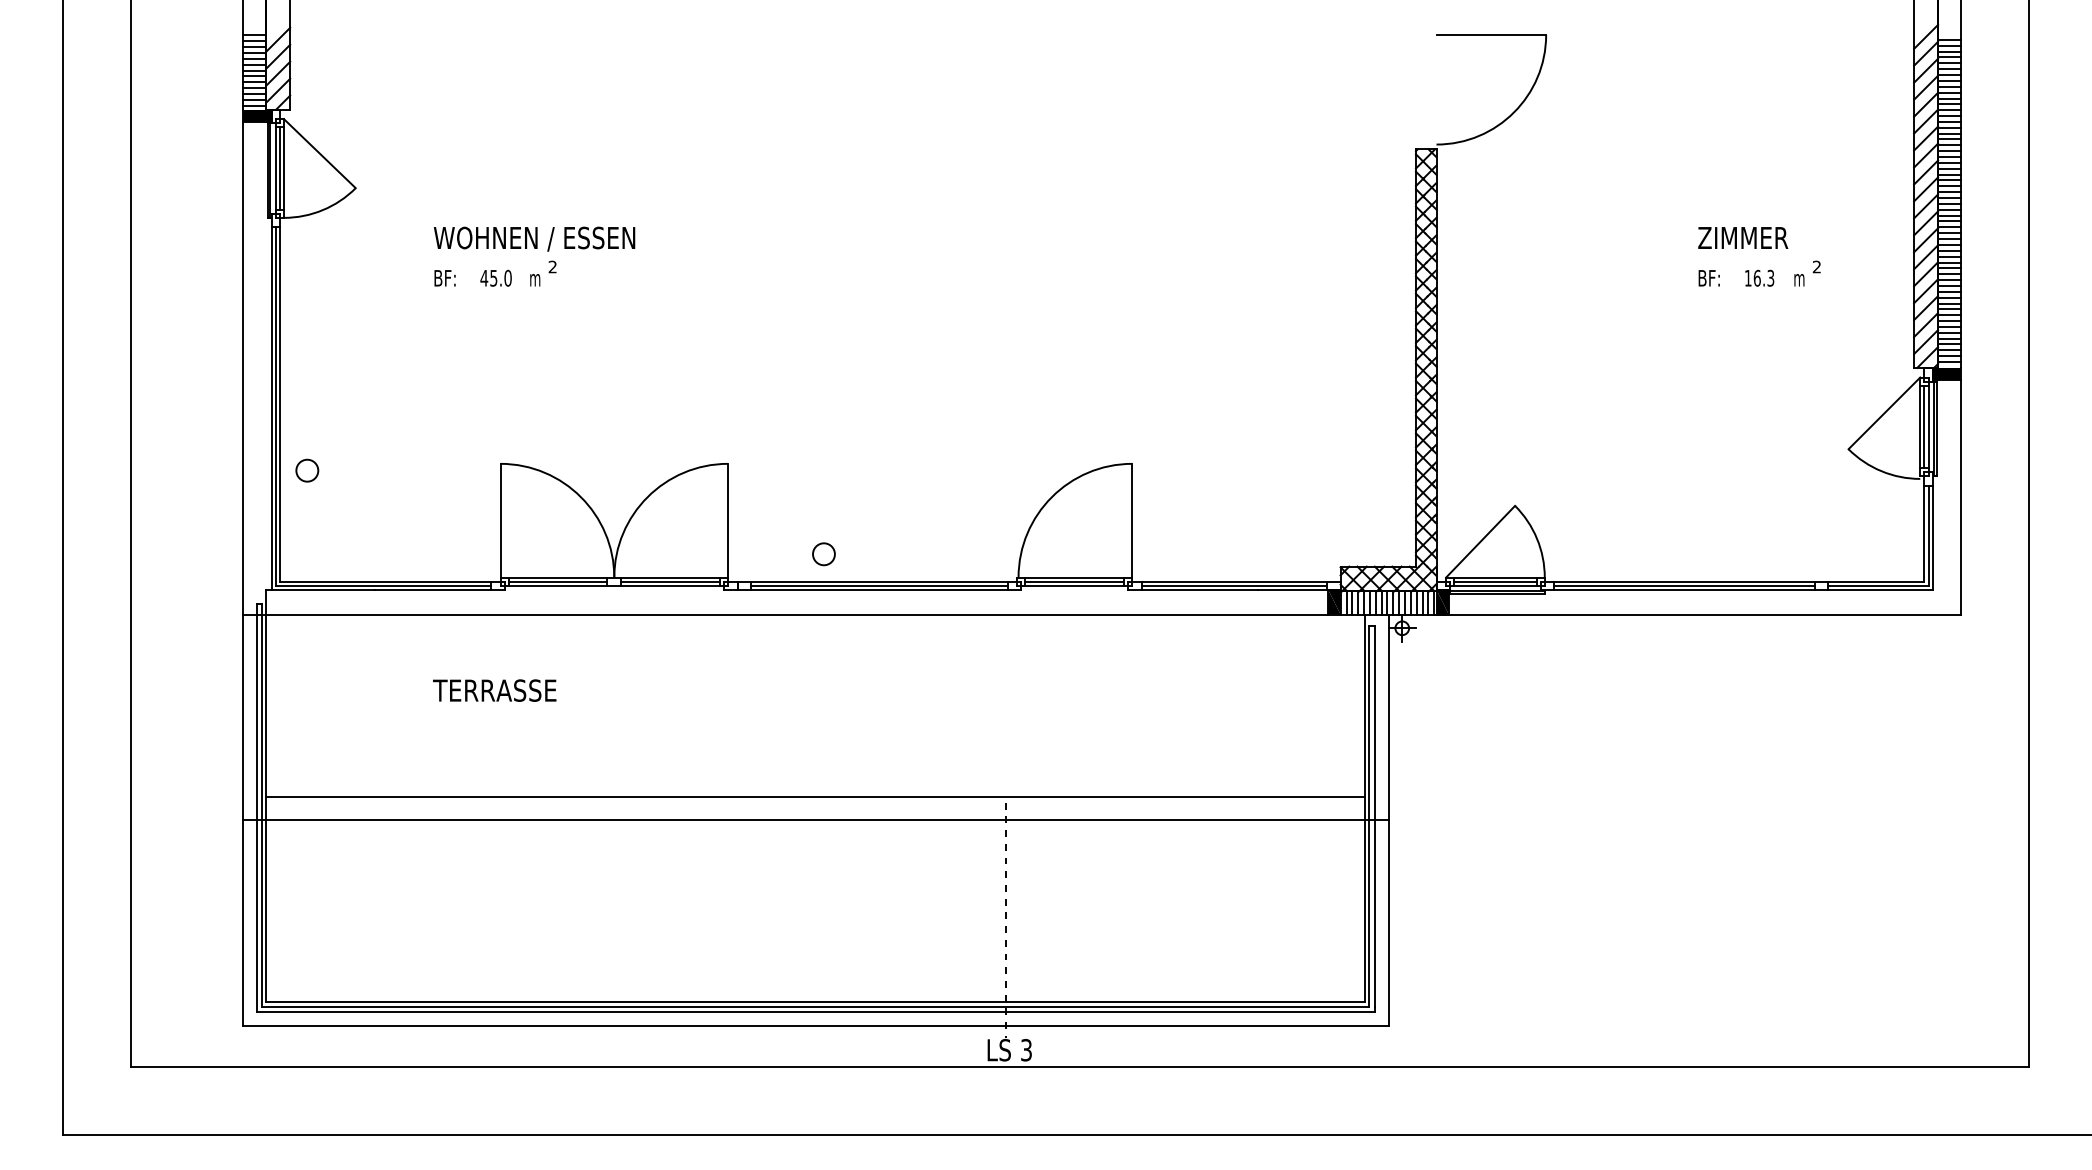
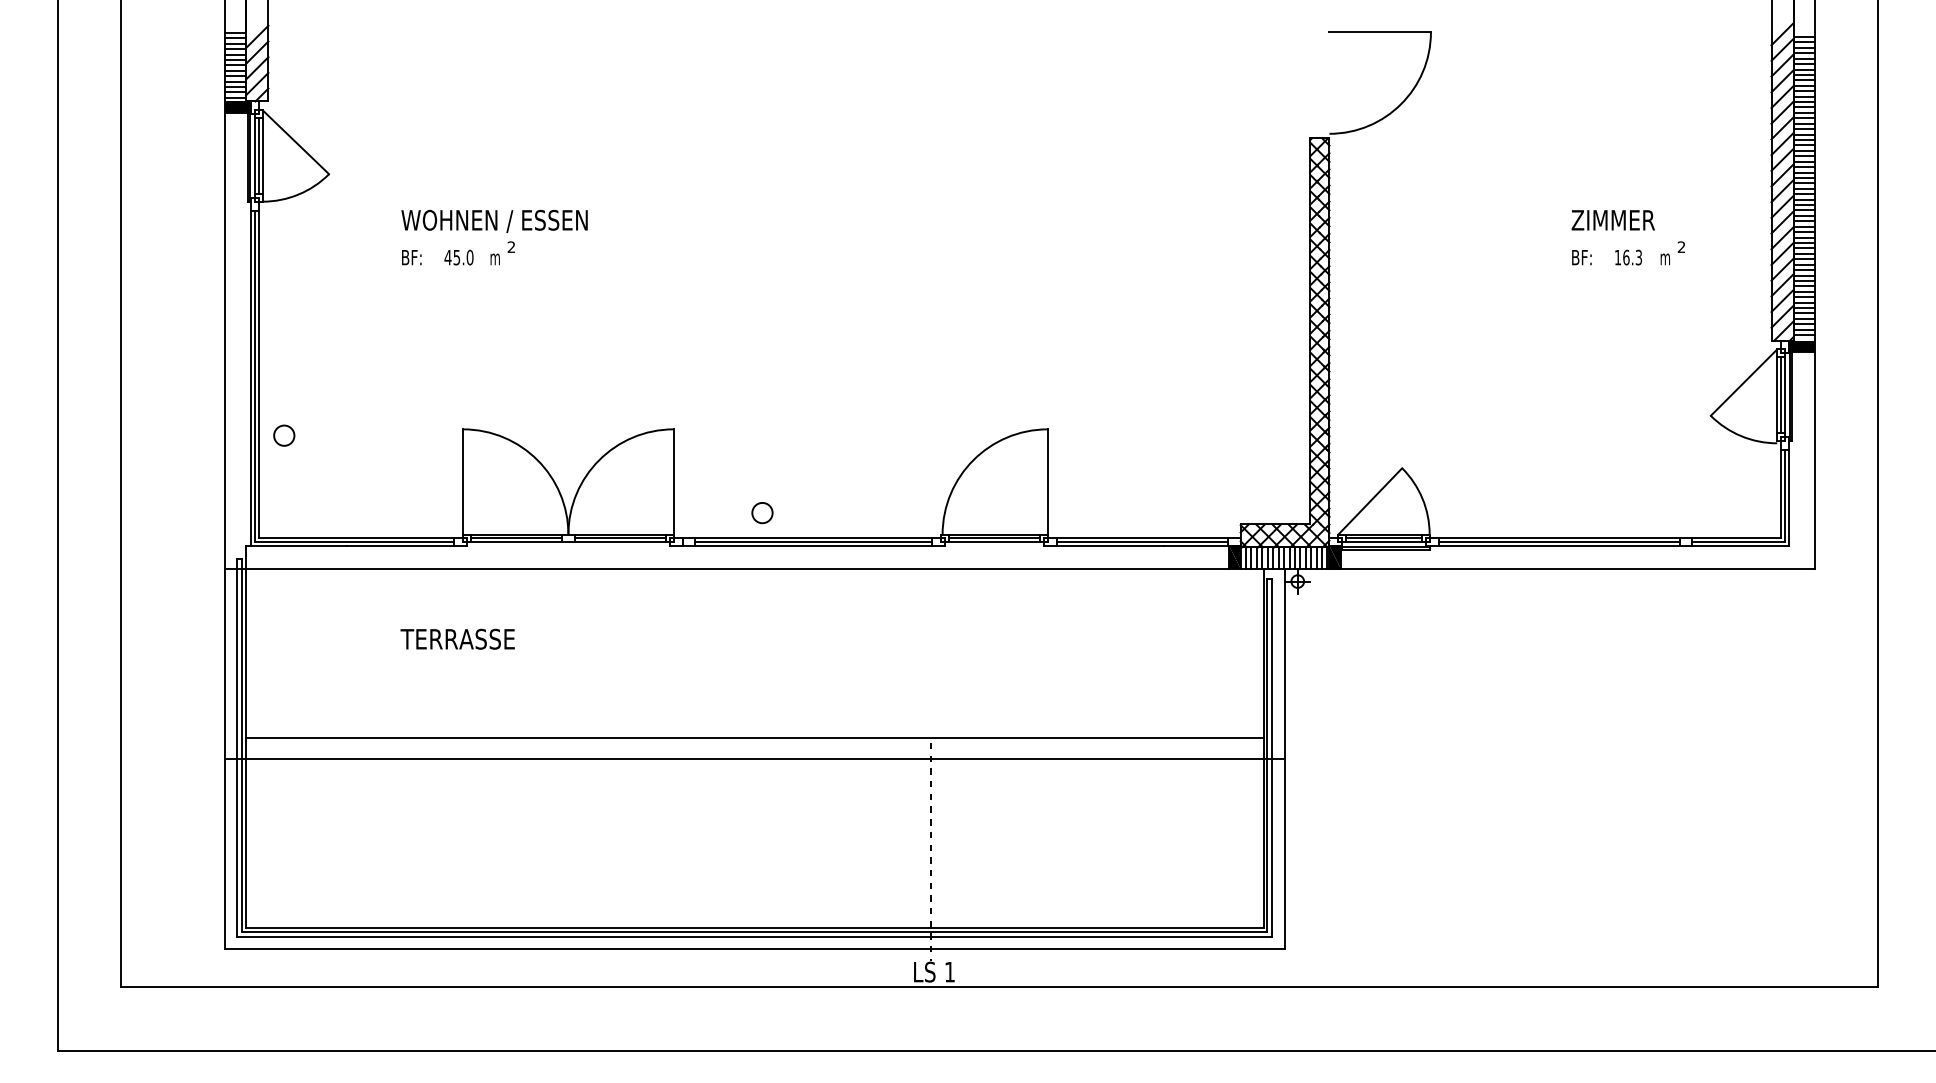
text: (1026, 1050) -> (949, 972), 3 -> 1

